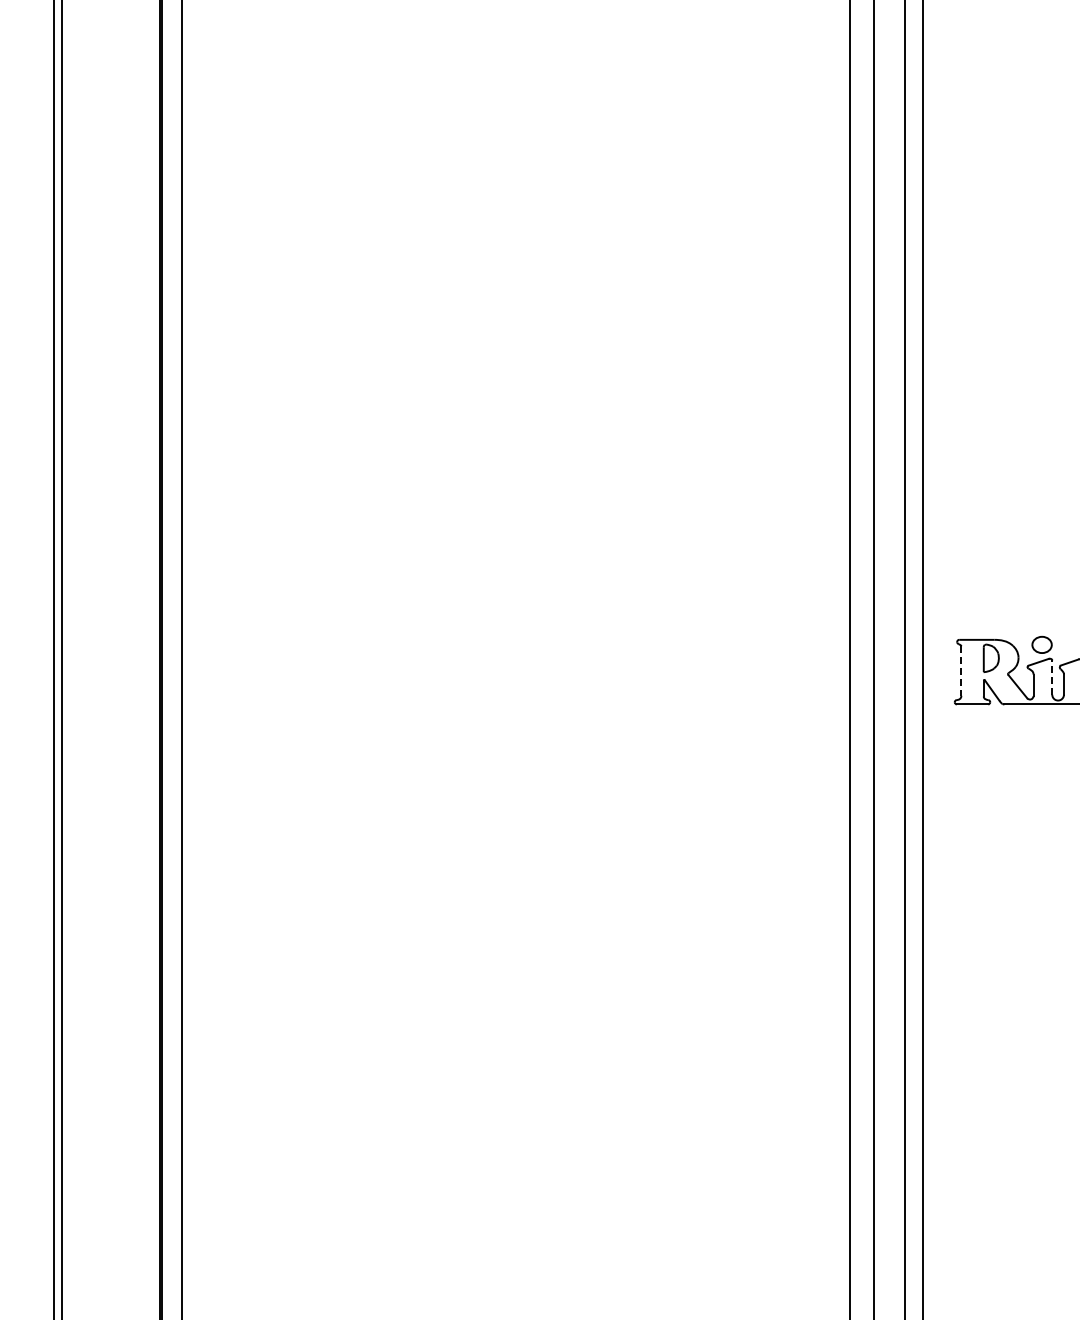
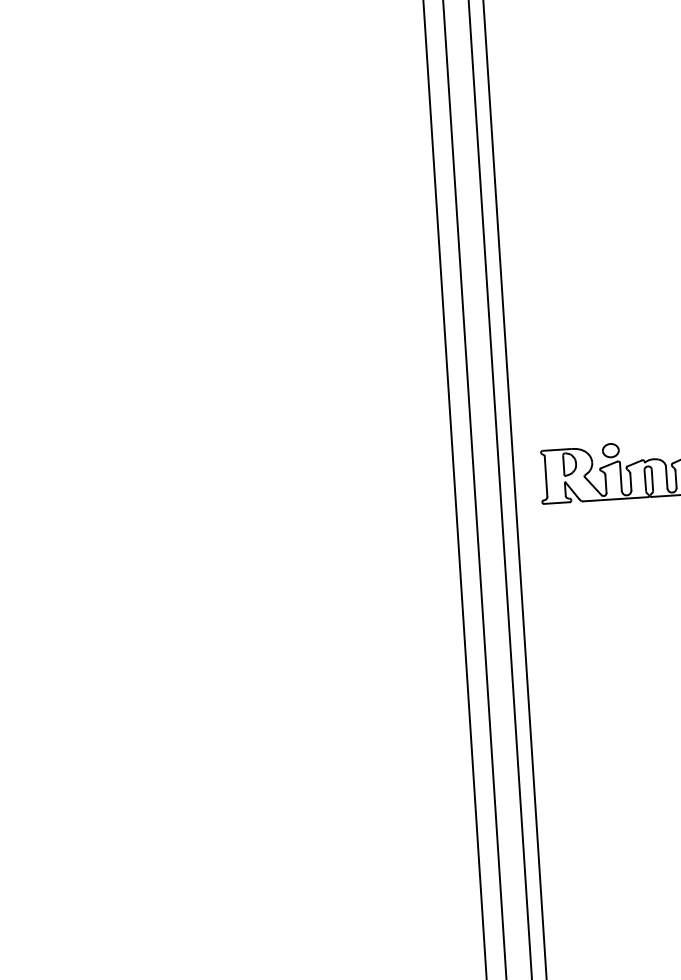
line: (961, 671) -> (546, 476), dashed -> solid
line: (1052, 677) -> (621, 476), dashed -> solid

